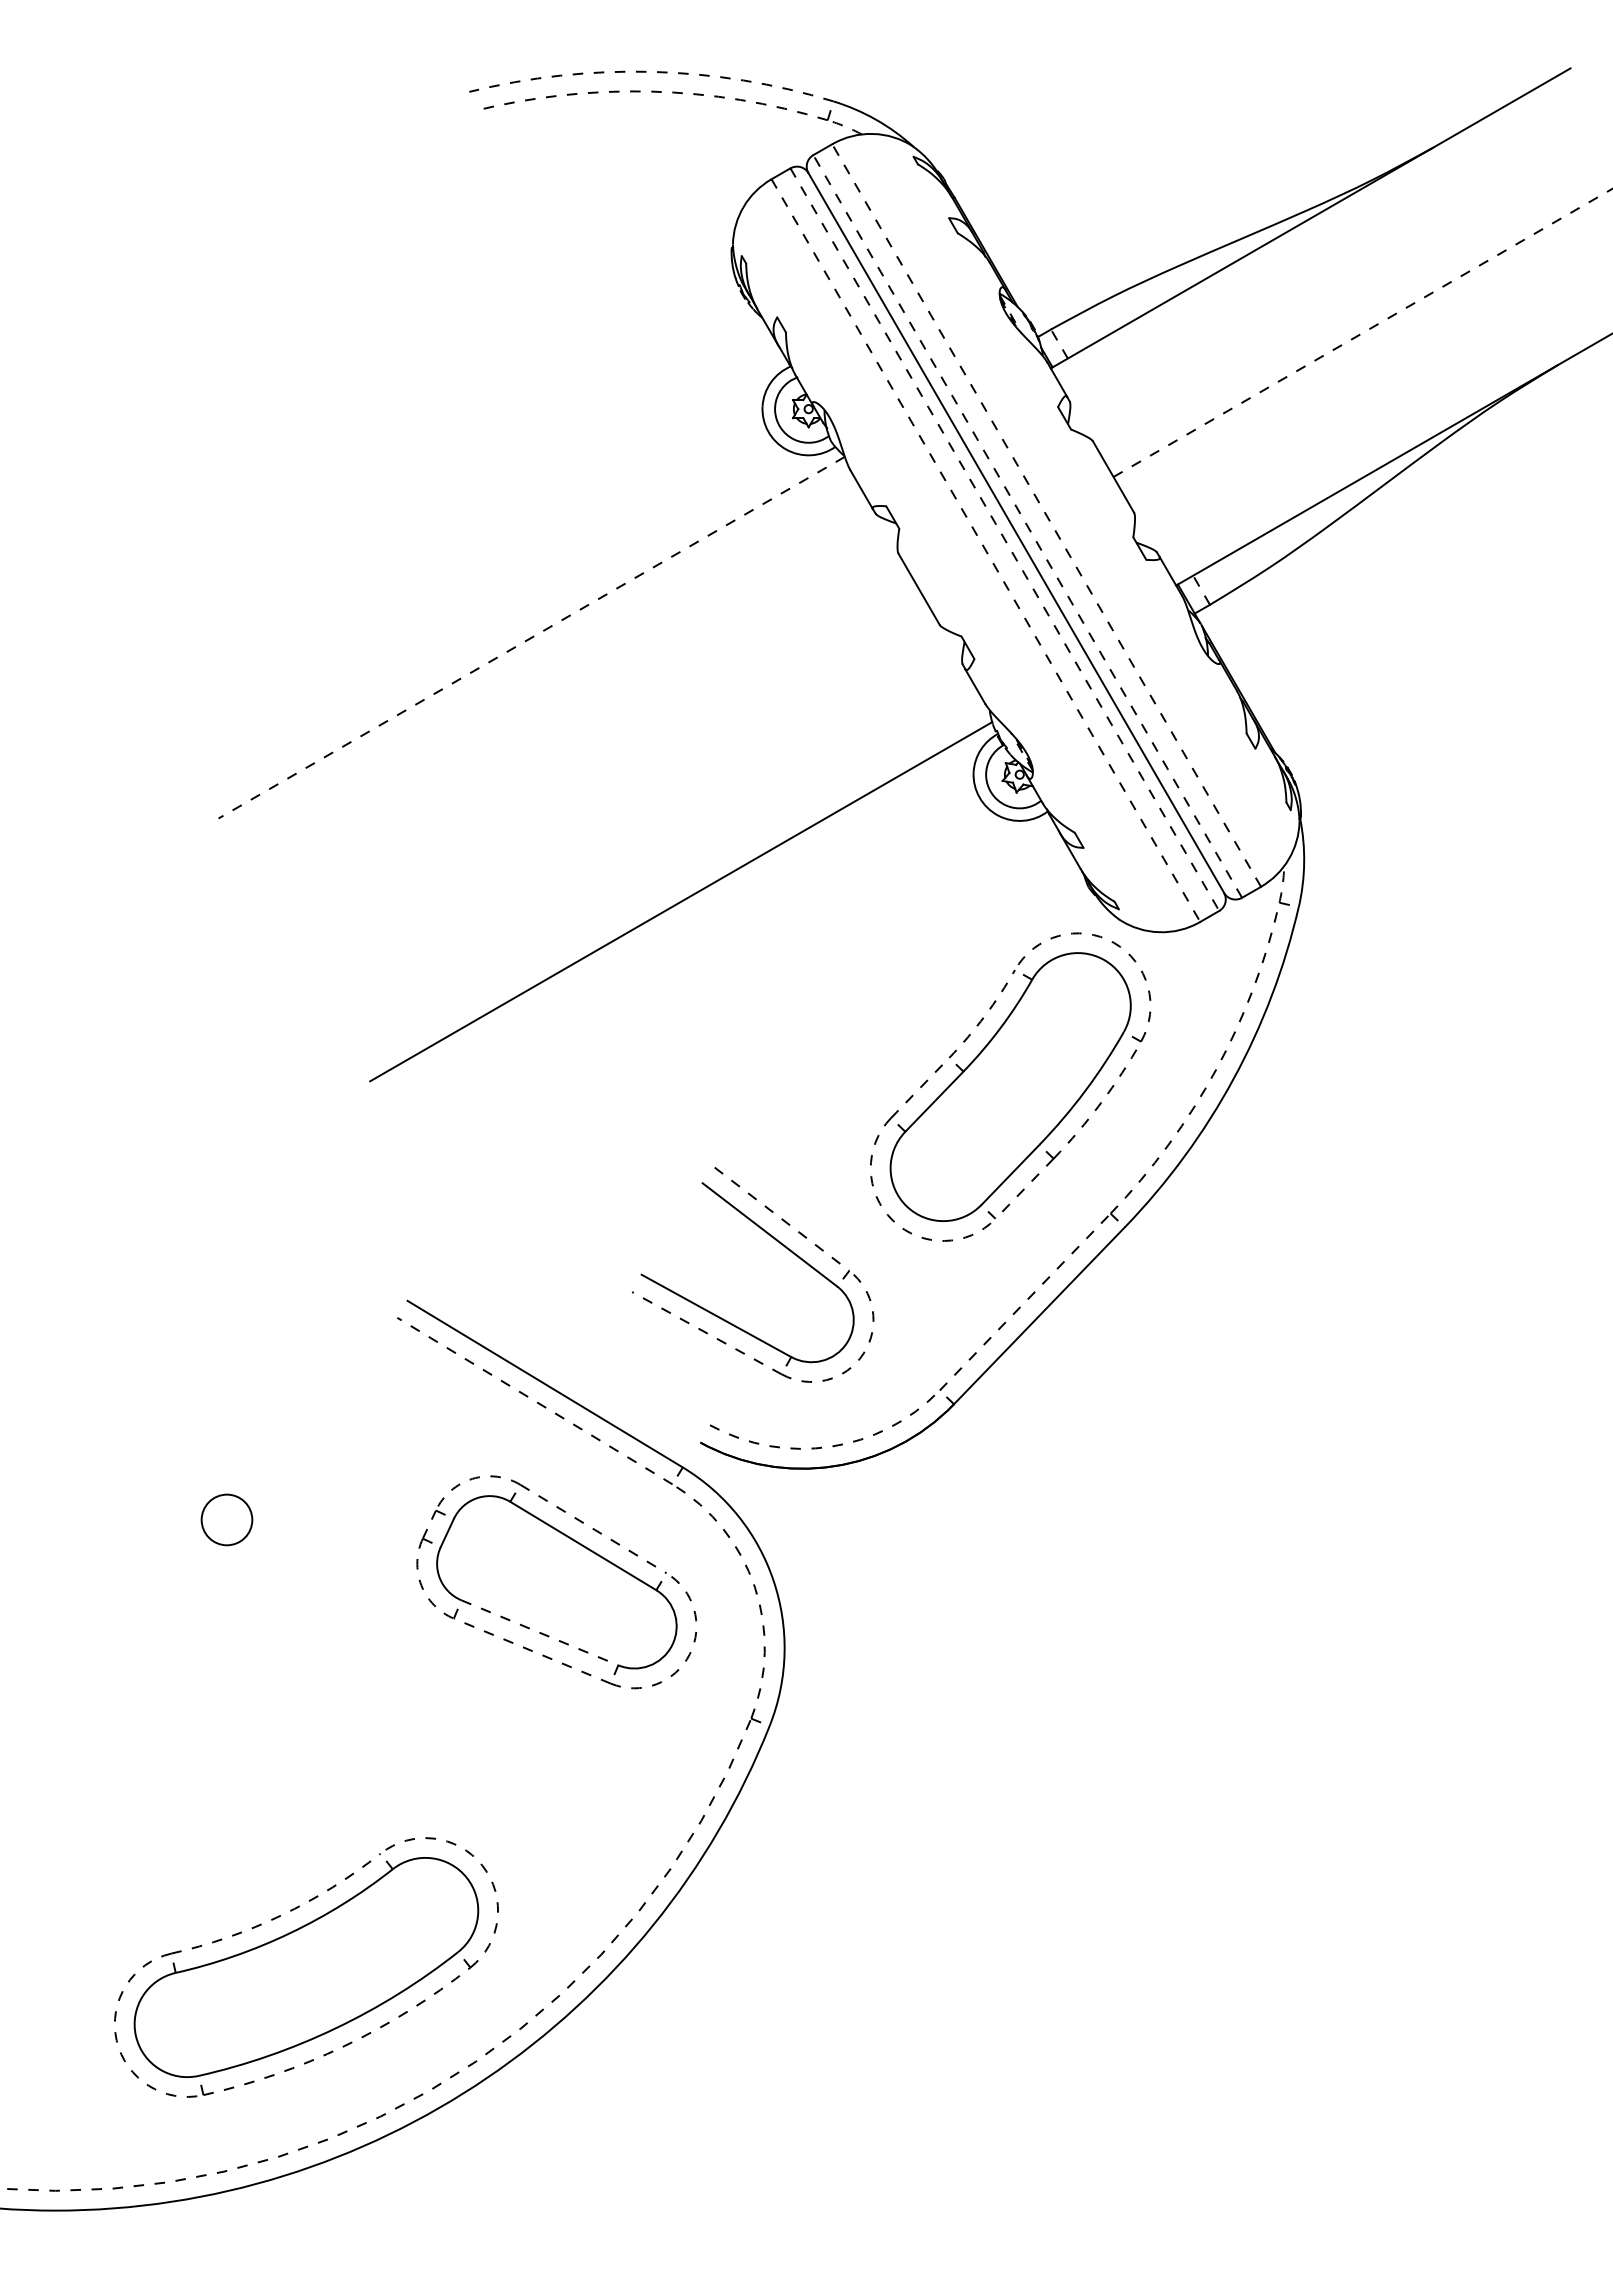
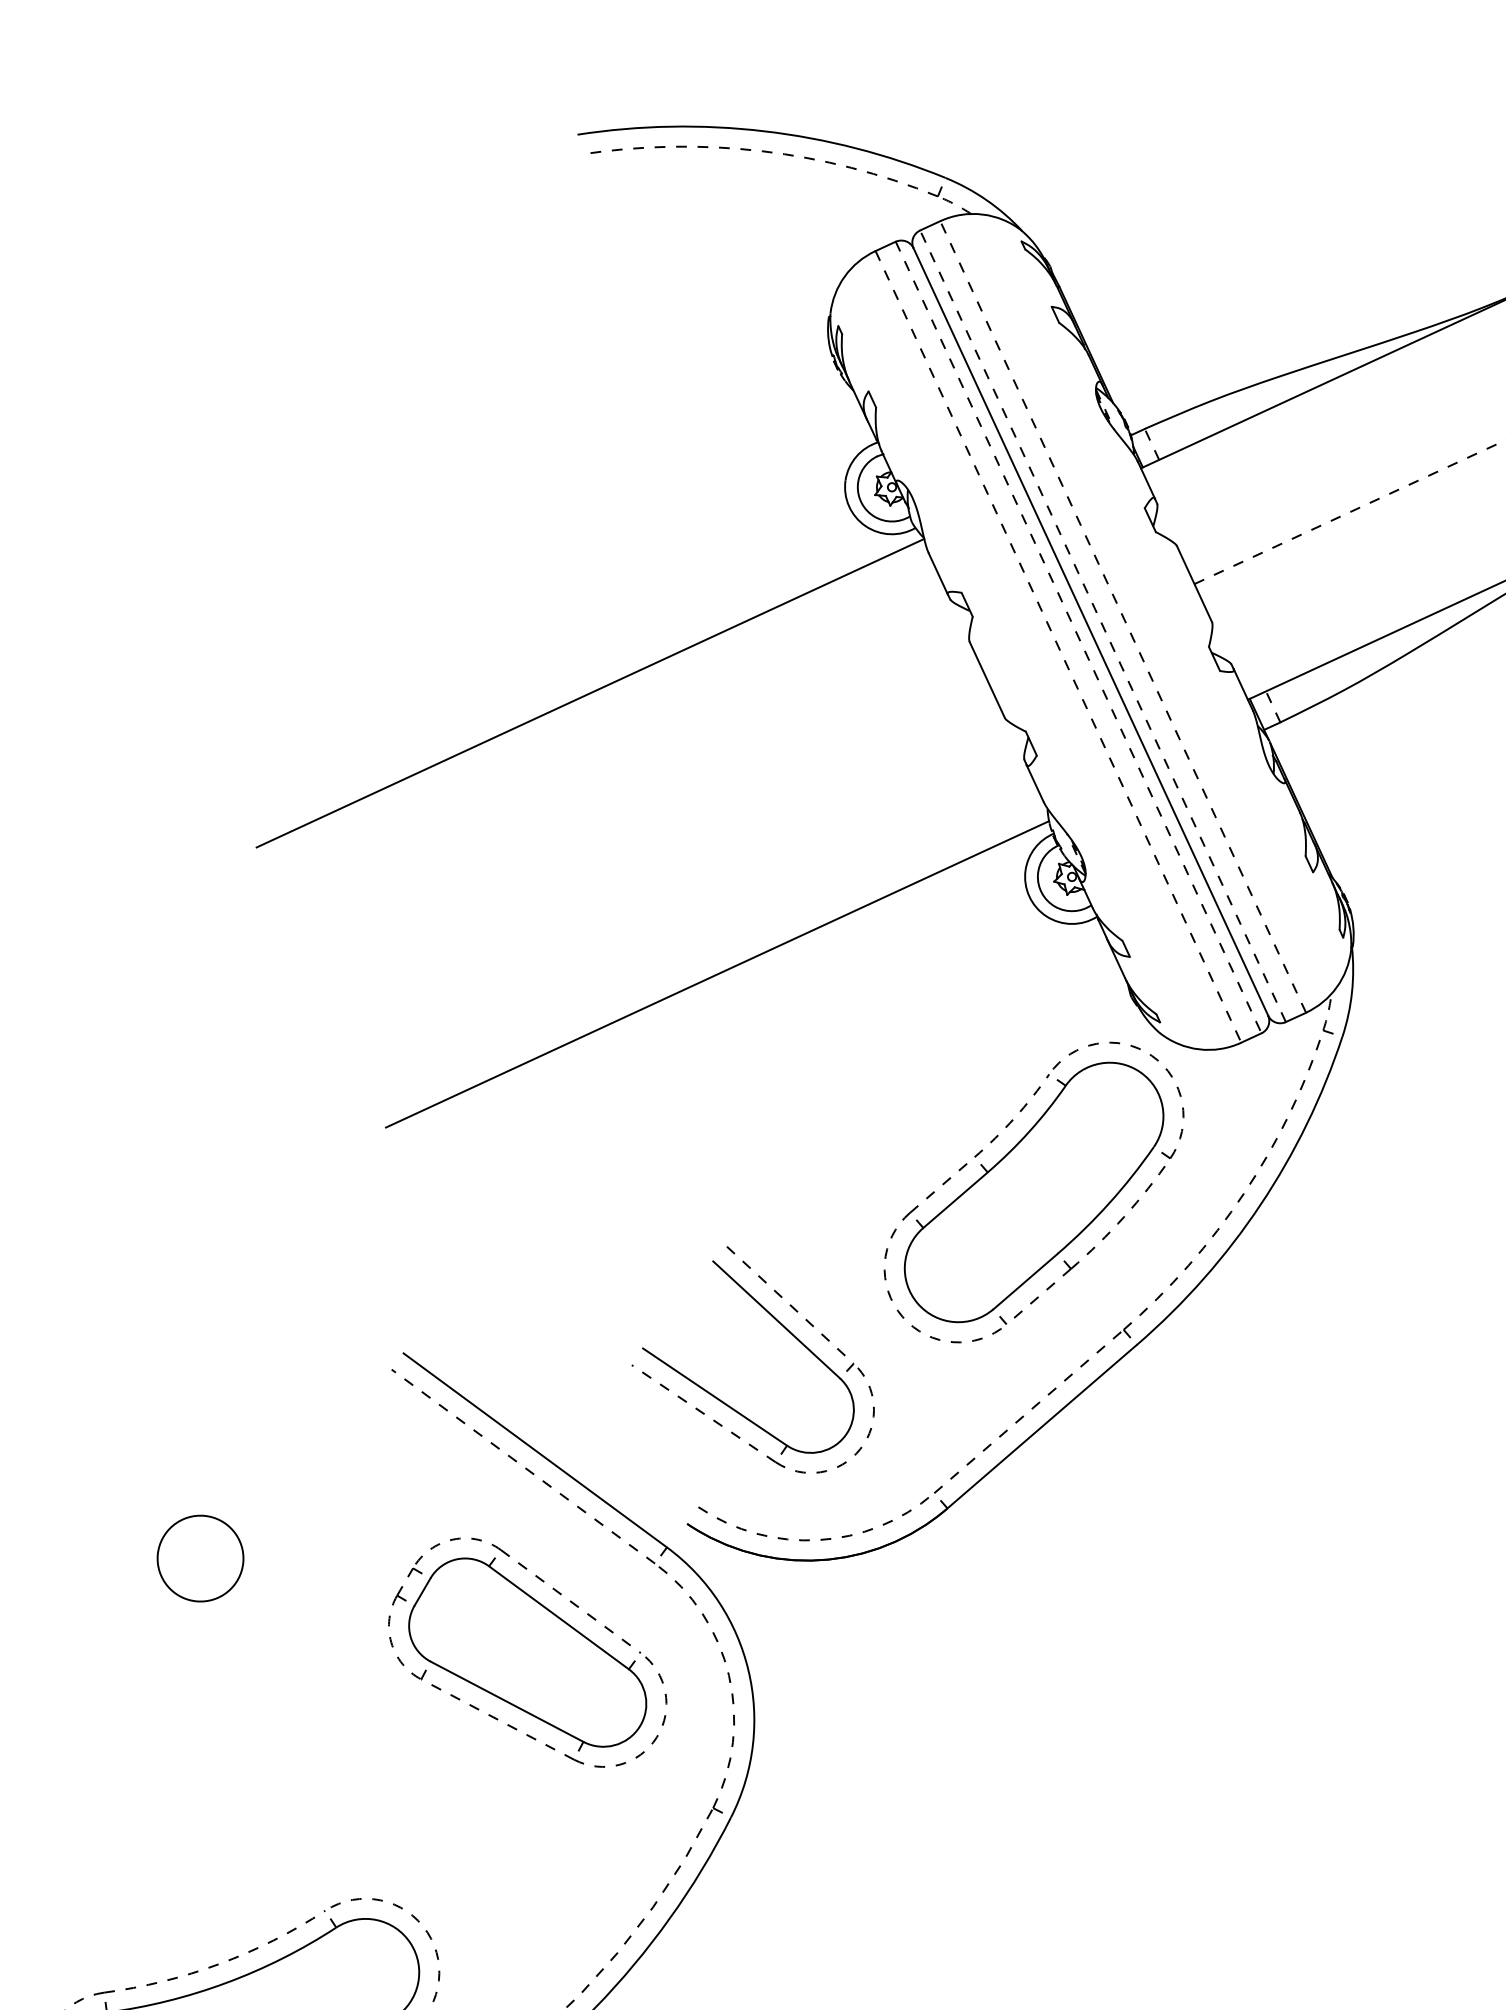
arc: (652, 71) -> (764, 130), dashed -> solid
line: (531, 637) -> (590, 692), dashed -> solid
circle: (226, 1519) -> (200, 1558), size x1.67
line: (539, 1632) -> (506, 1701), dashed -> solid

